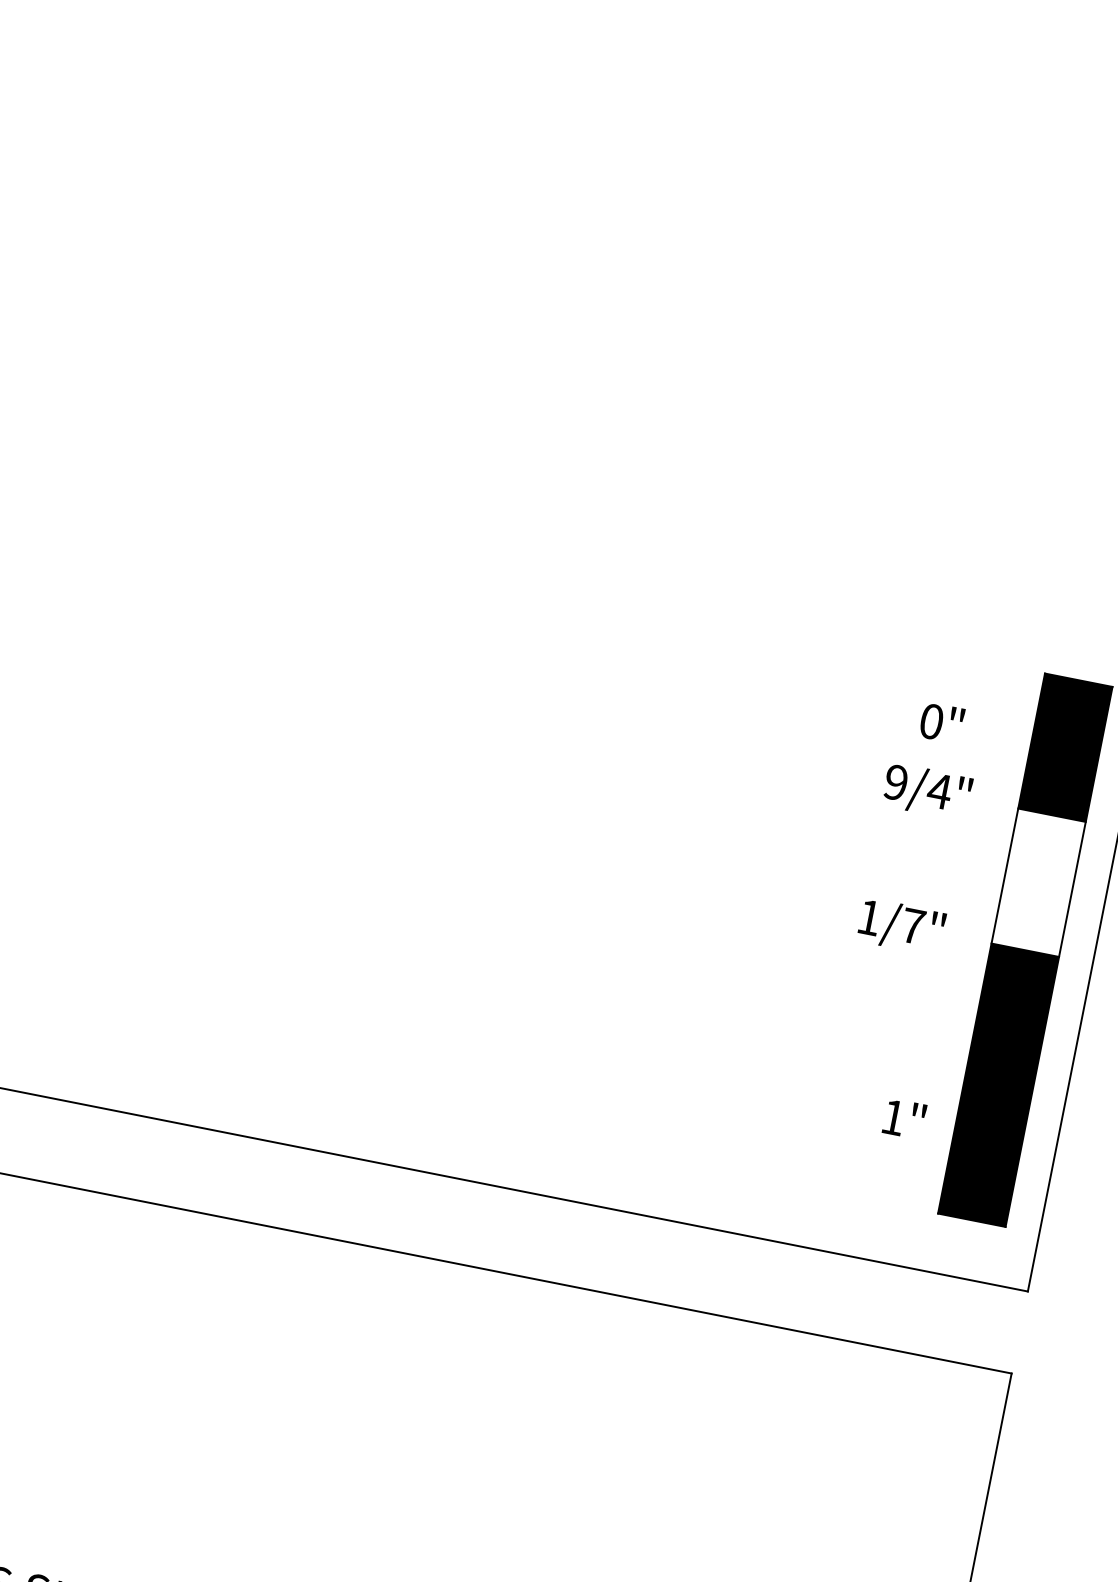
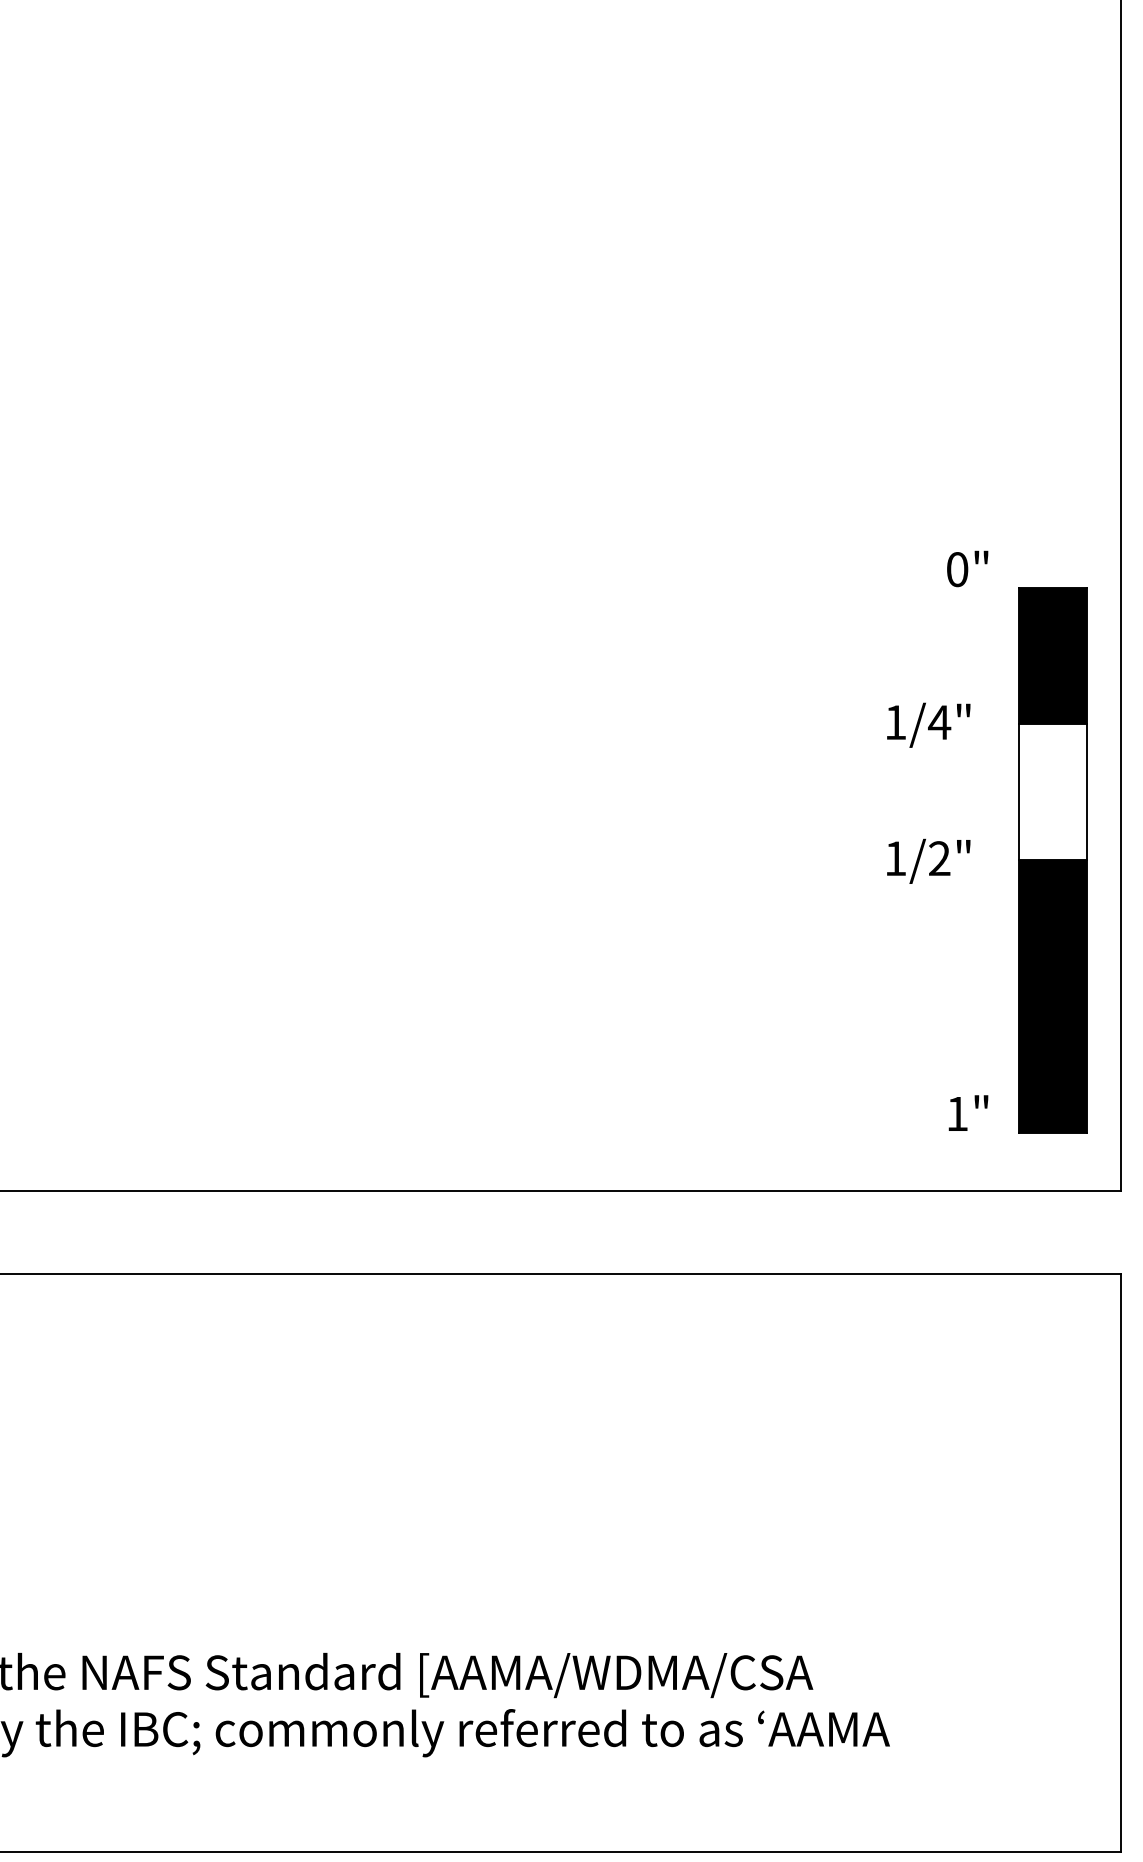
text: (941, 722) -> (967, 568), moved
text: (895, 782) -> (895, 722), 9/4" -> 1/4"
text: (912, 926) -> (939, 858), 1/7" -> 1/2"
text: (904, 1118) -> (968, 1112), moved

